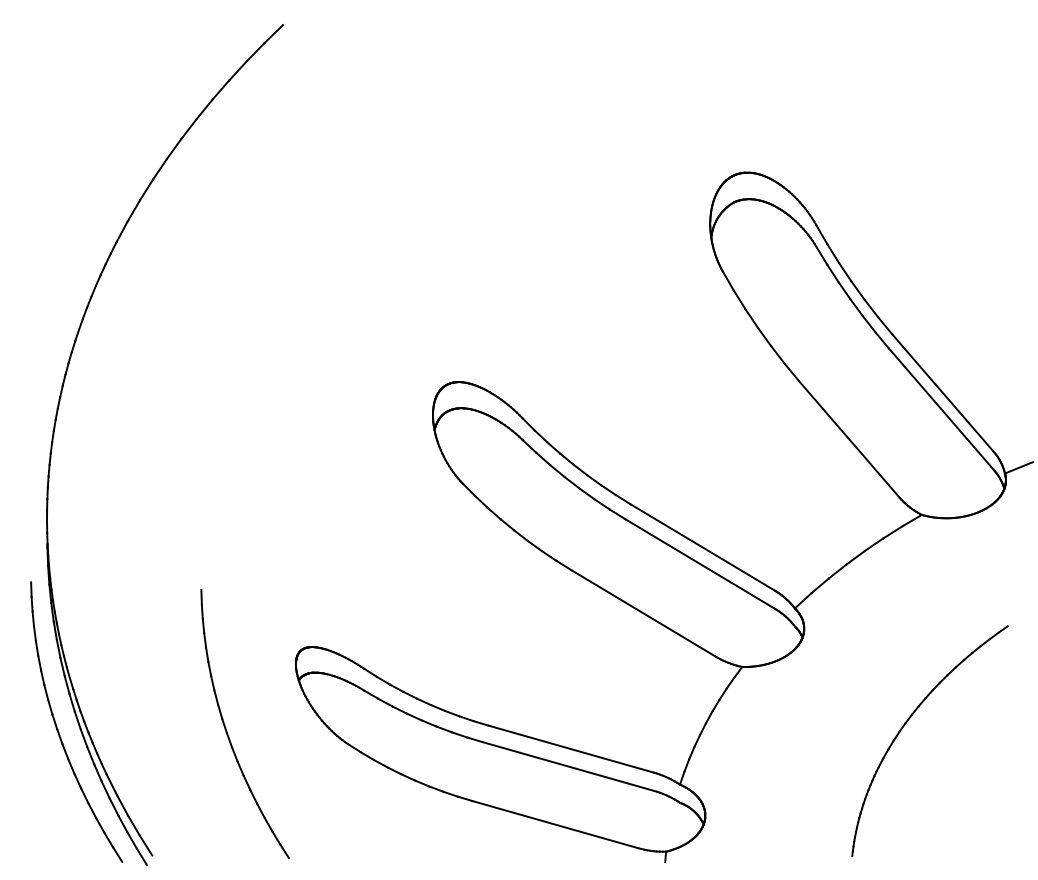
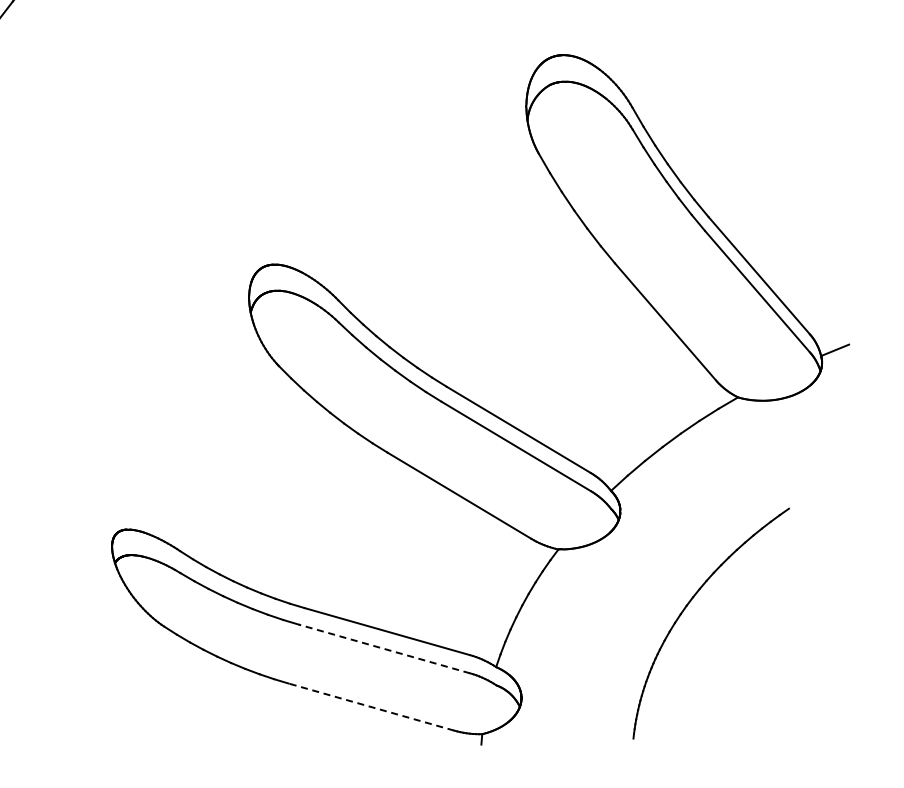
part: (905, 725) -> (686, 607), moved
part: (228, 733) -> (44, 615), removed
line: (567, 766) -> (383, 648), solid -> dashed
line: (554, 824) -> (370, 706), solid -> dashed

